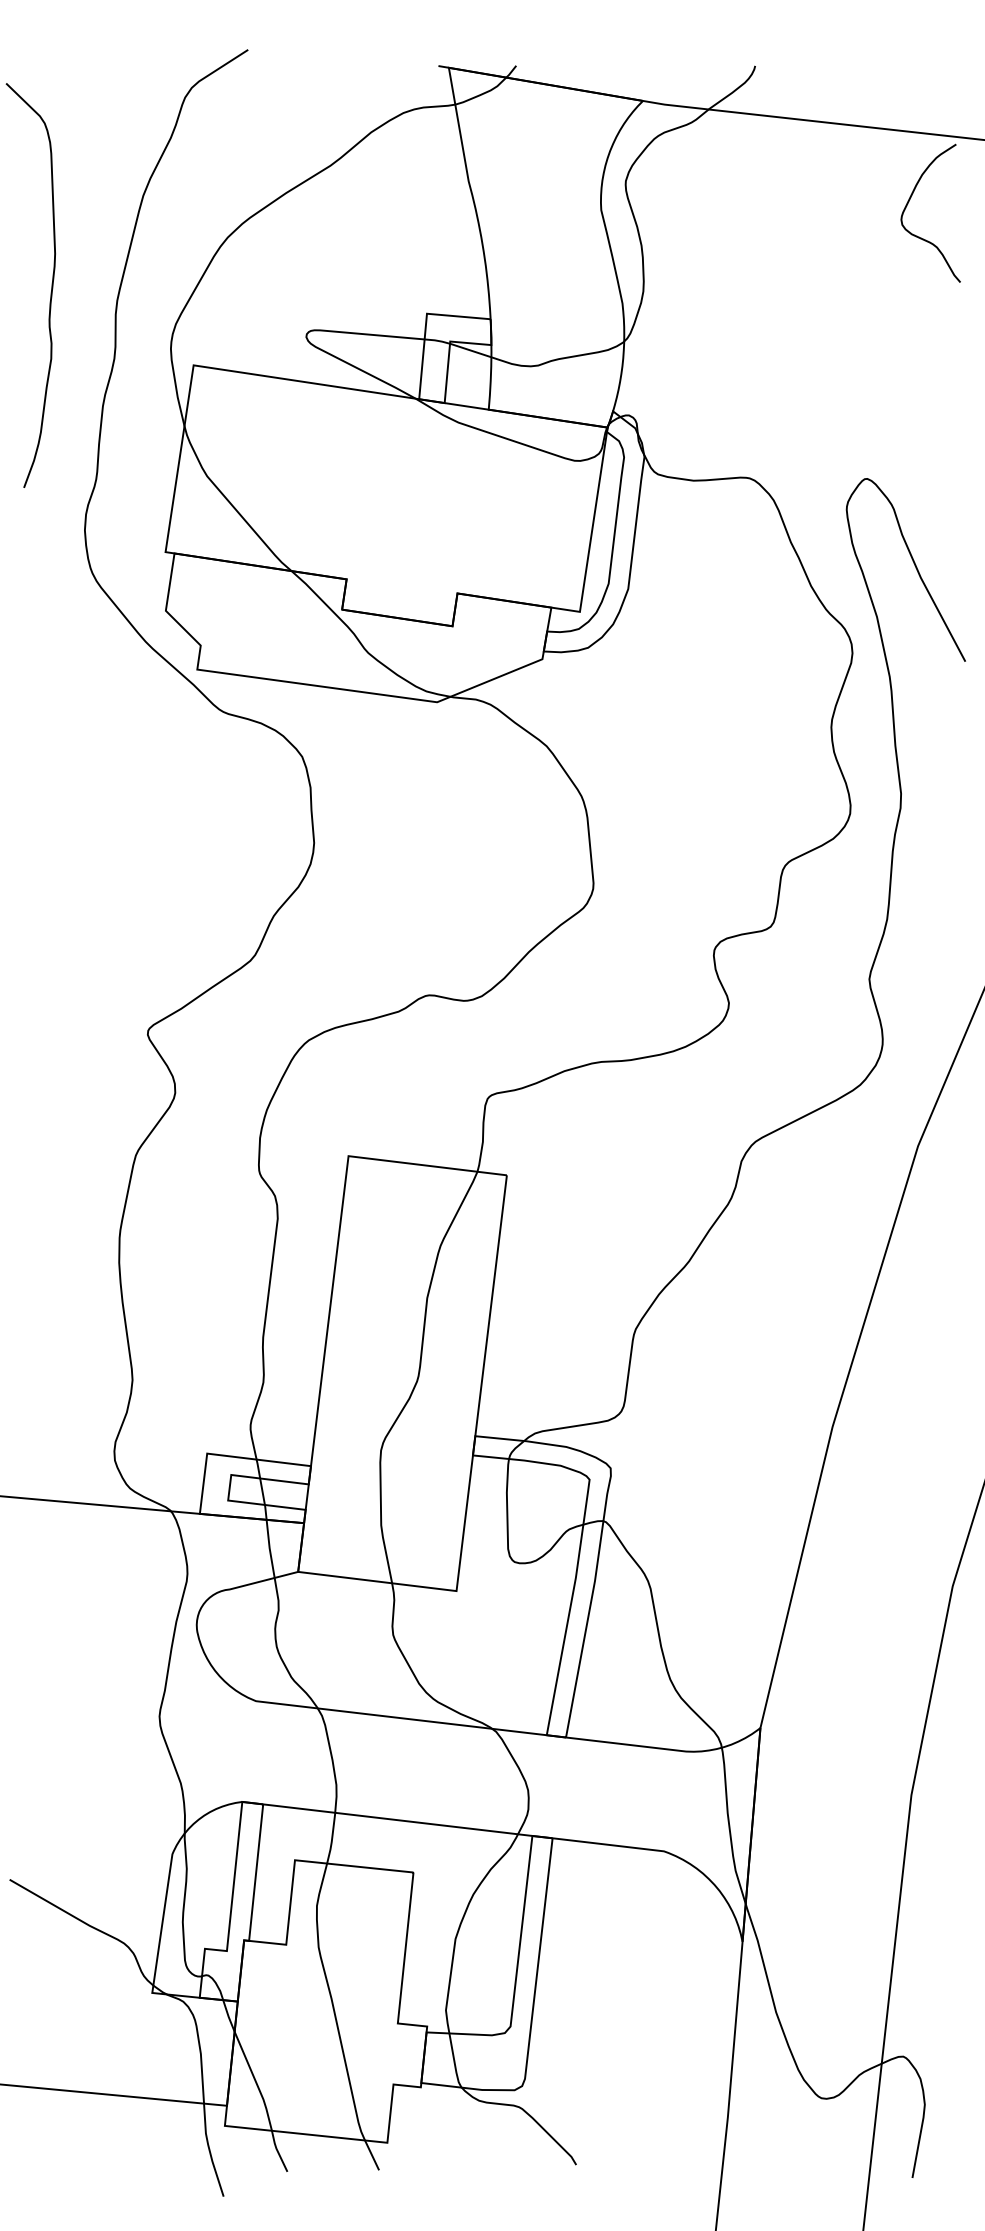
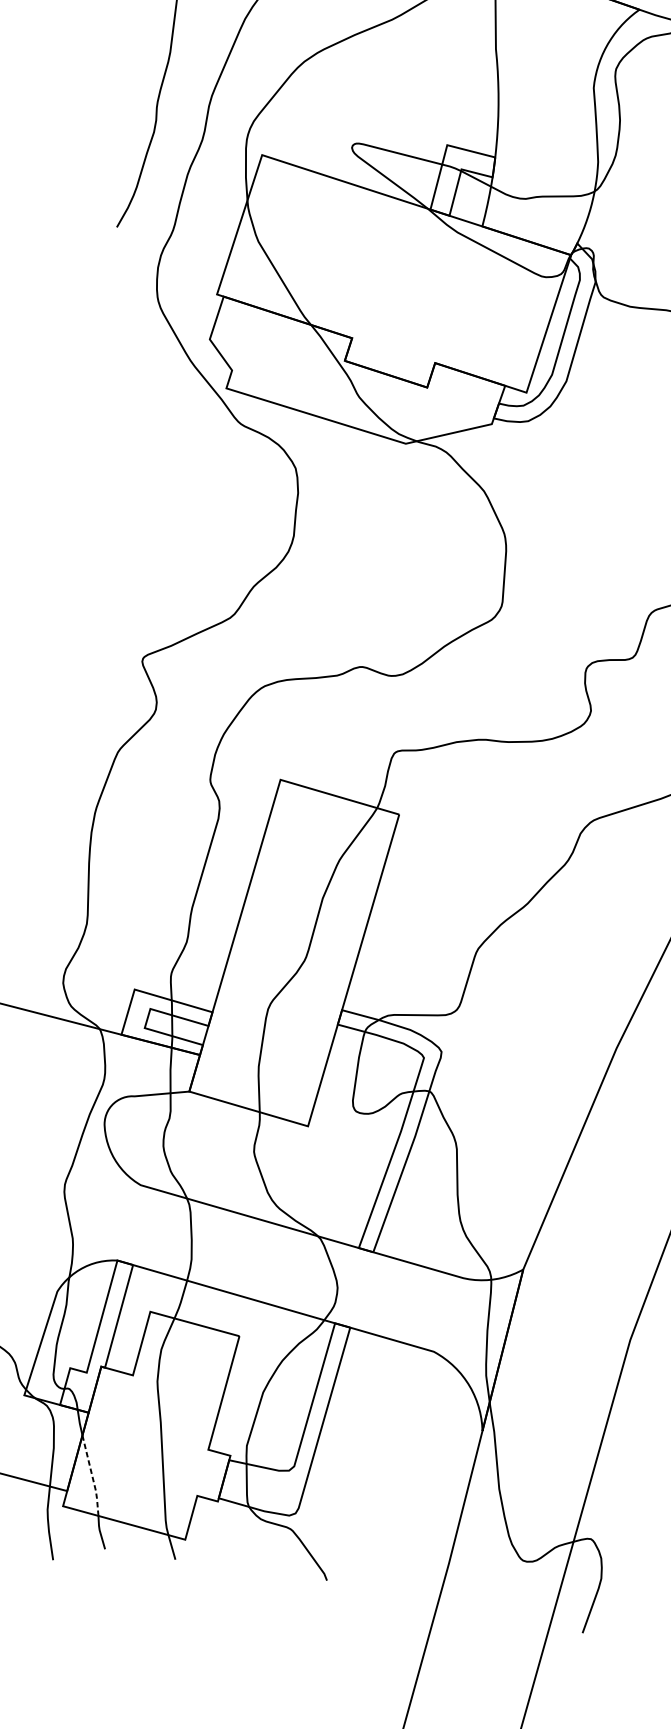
line: (255, 2081) -> (92, 1476), solid -> dashed

